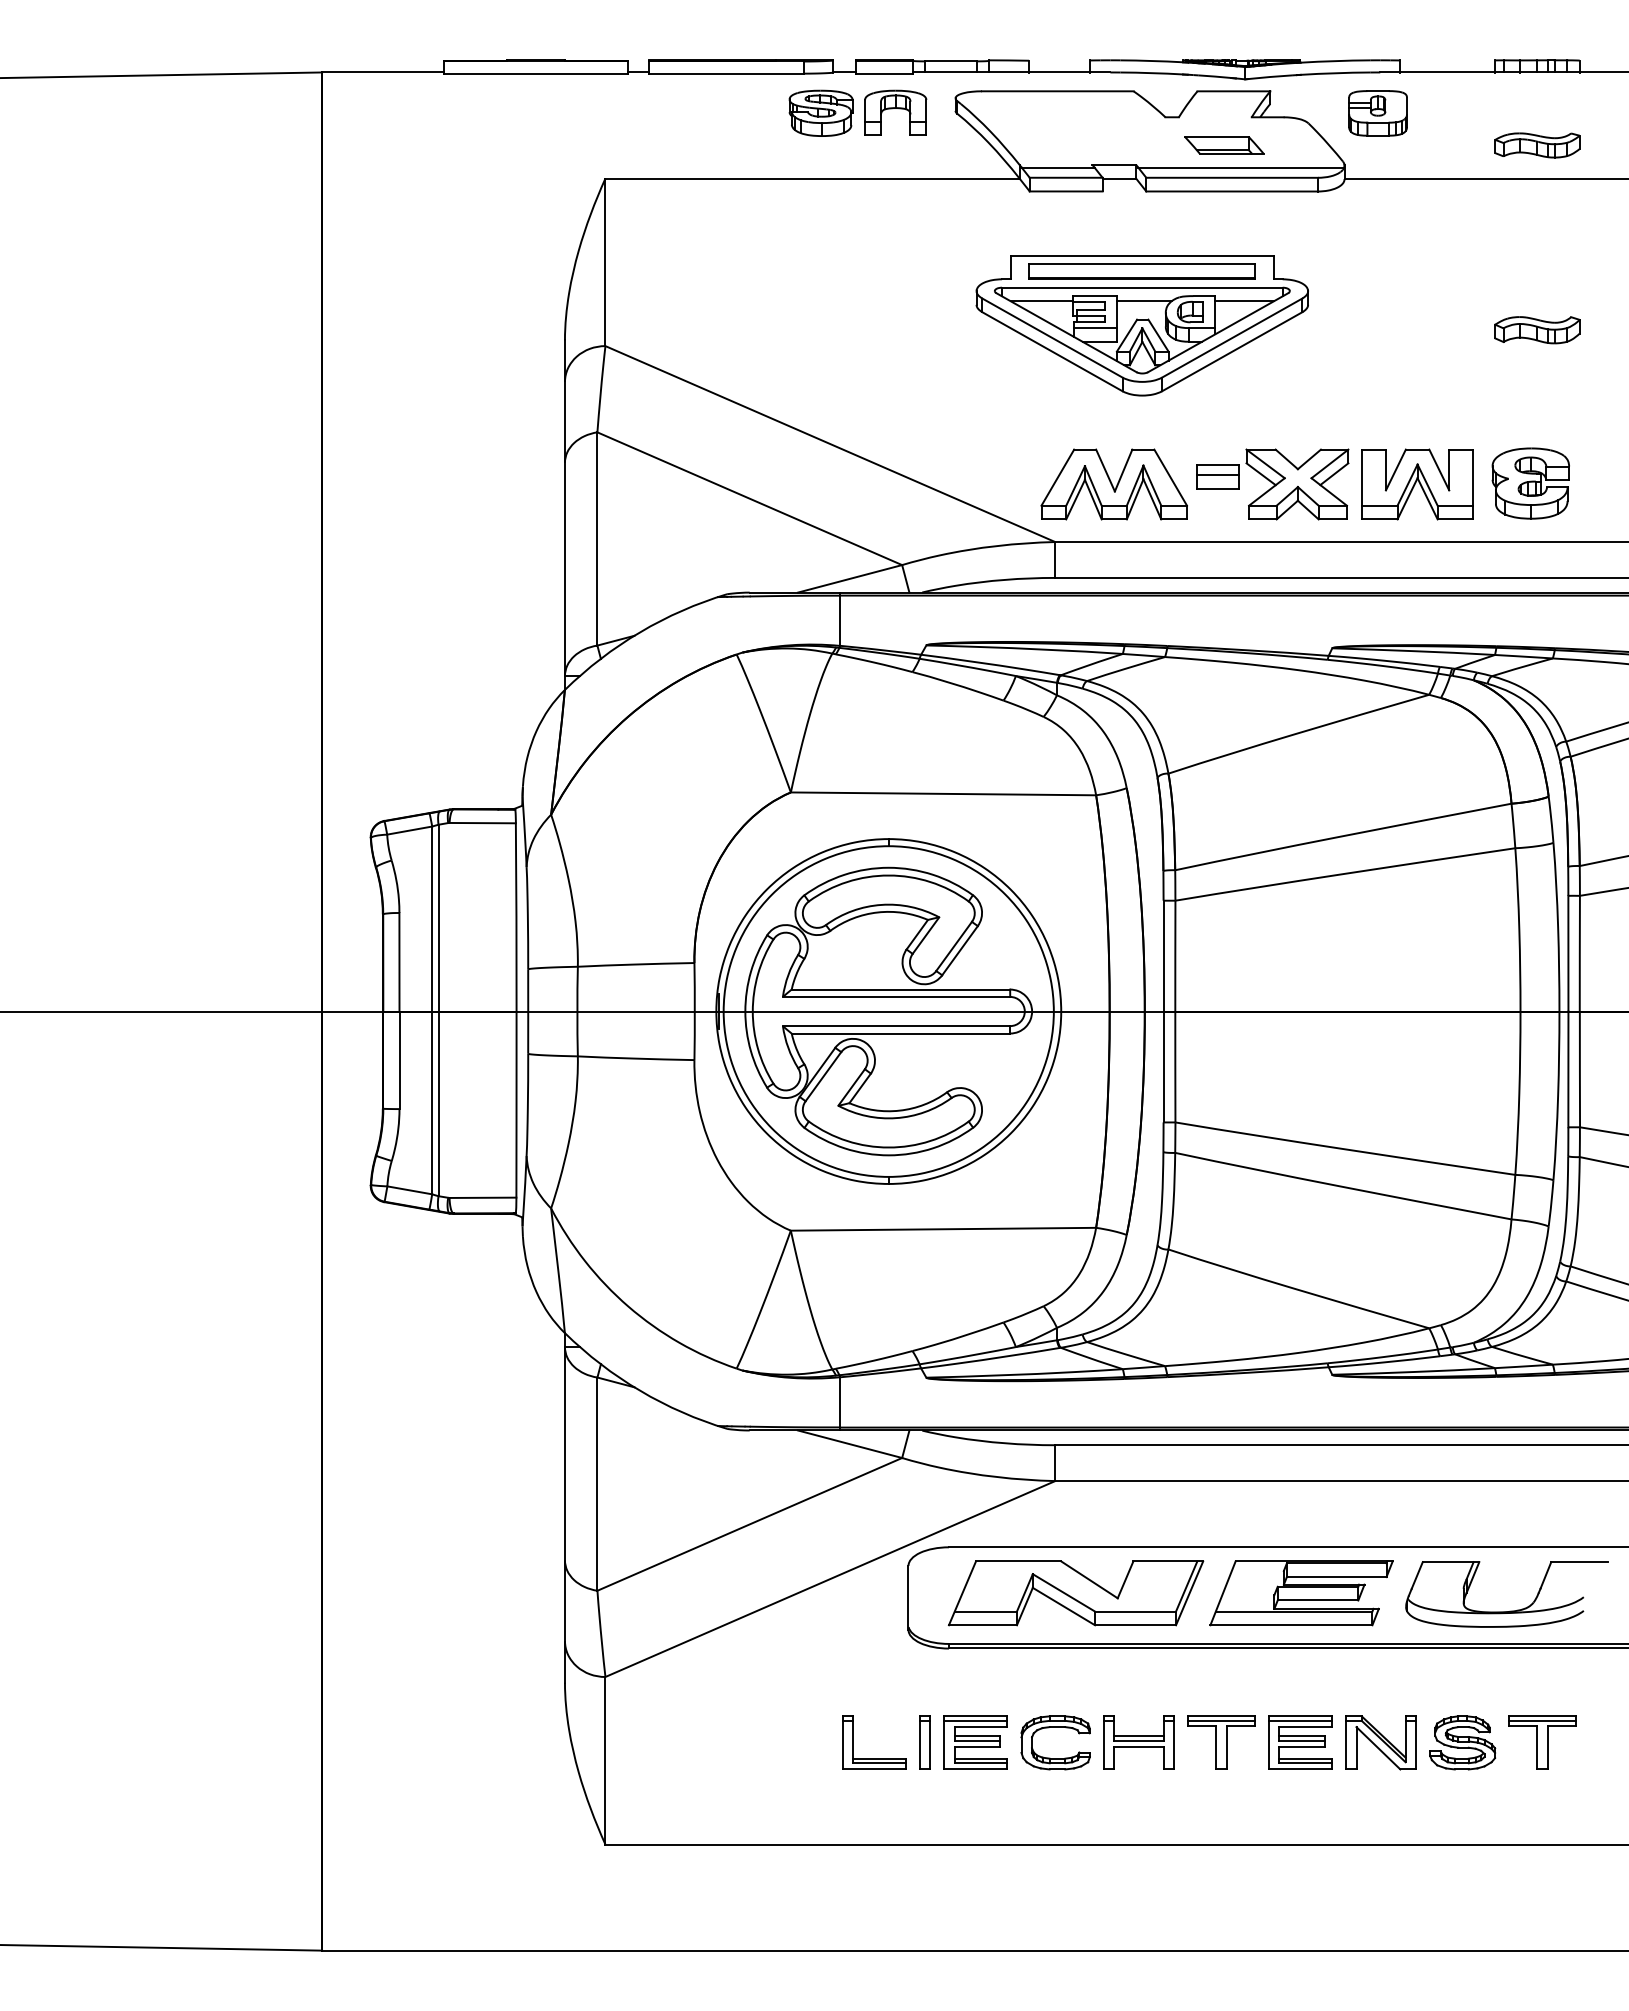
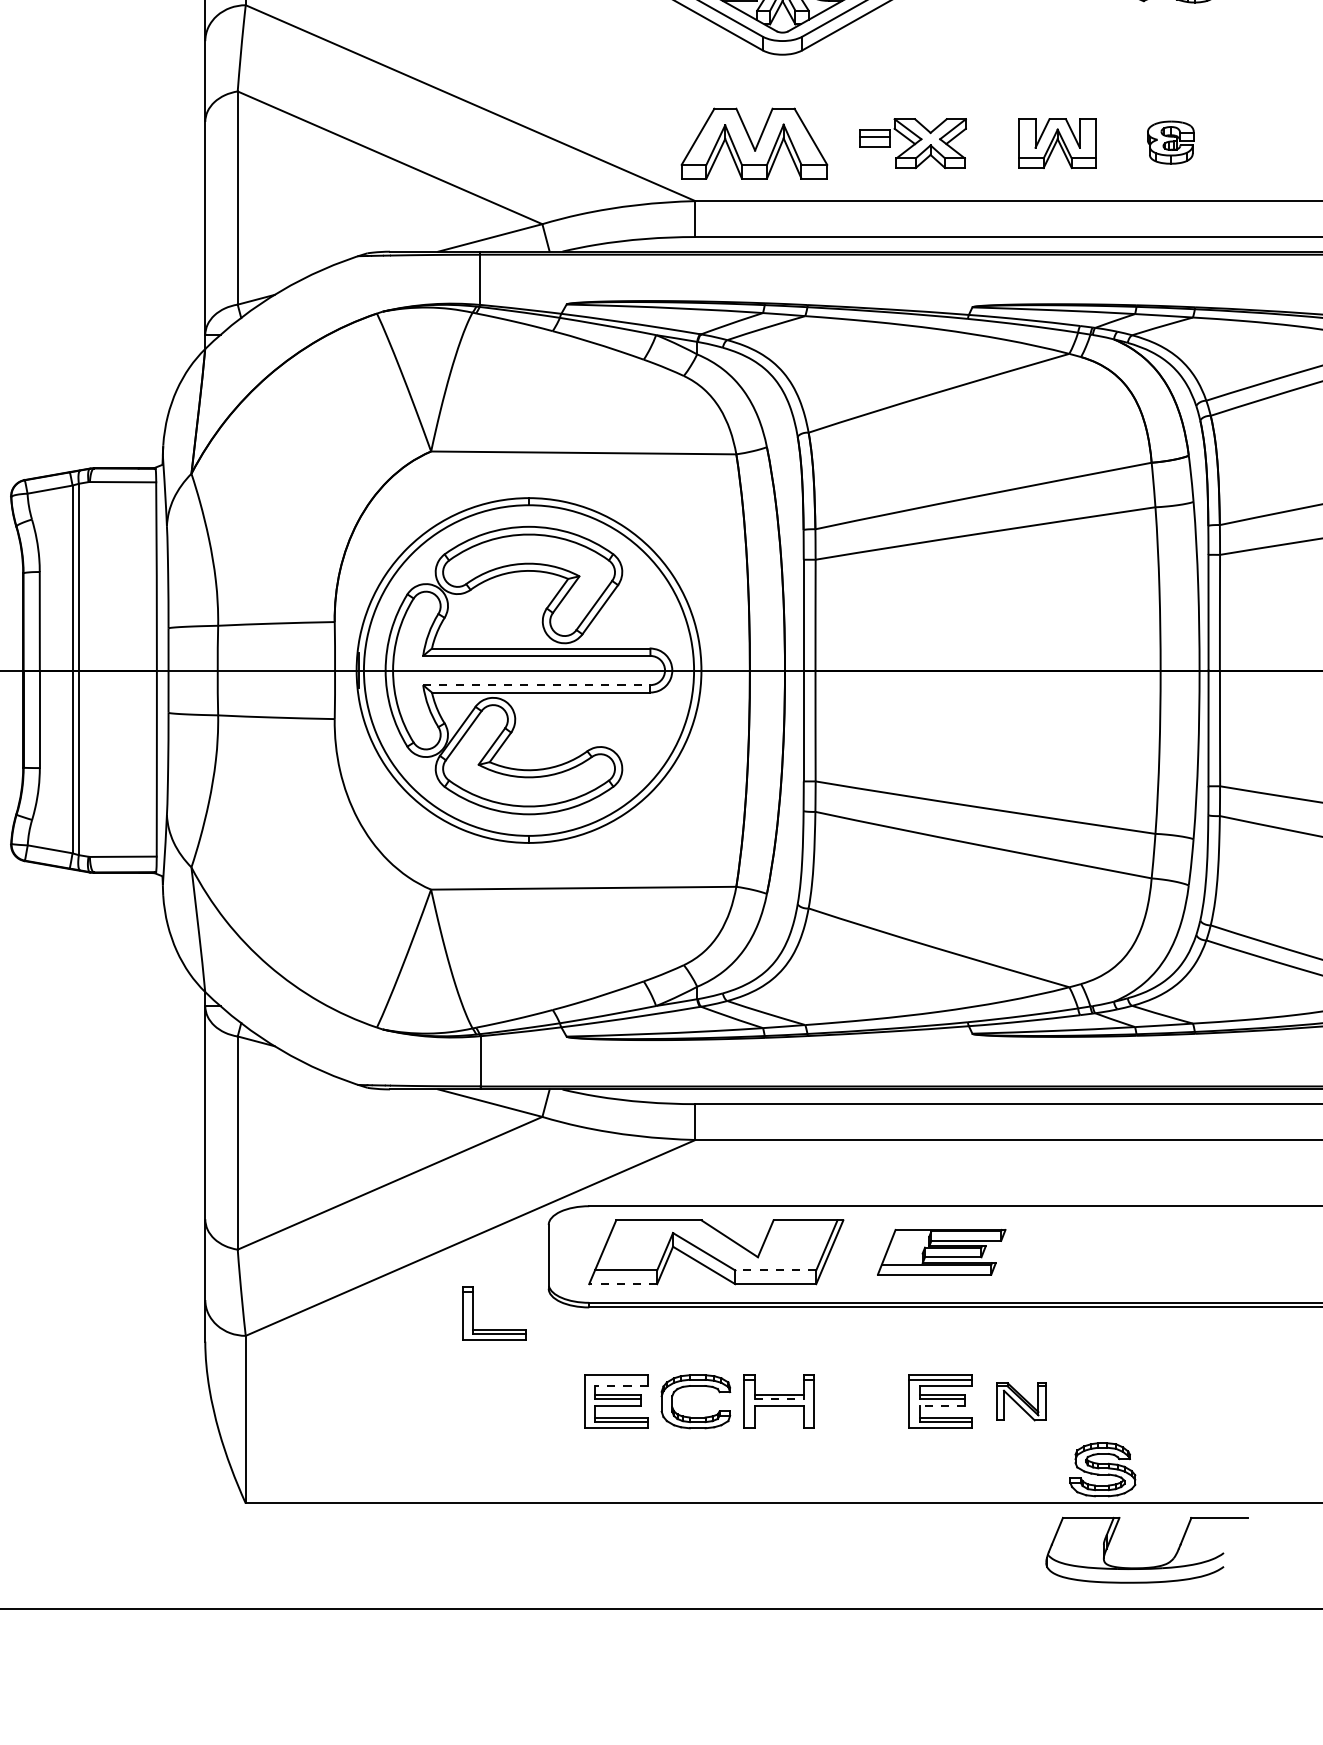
part: (1530, 483) -> (1170, 142), size x0.6
part: (1272, 484) -> (912, 143), size x0.7
part: (1417, 484) -> (1057, 143), size x0.7
line: (896, 1026) -> (536, 685), solid -> dashed
part: (1301, 1593) -> (941, 1252), size x0.7
part: (1510, 1610) -> (1150, 1566), moved
line: (1135, 1611) -> (775, 1270), solid -> dashed
line: (982, 1625) -> (622, 1284), solid -> dashed
line: (975, 1720) -> (615, 1379), removed
line: (980, 1727) -> (620, 1386), solid -> dashed
line: (1139, 1740) -> (779, 1399), solid -> dashed
part: (924, 1742) -> (564, 1401), removed
part: (1221, 1742) -> (861, 1401), removed
part: (1380, 1742) -> (1020, 1401), size x0.7
part: (1462, 1742) -> (1102, 1469), moved
part: (1542, 1742) -> (1182, 1401), removed
line: (1302, 1746) -> (942, 1405), solid -> dashed
part: (874, 1758) -> (494, 1329), moved

